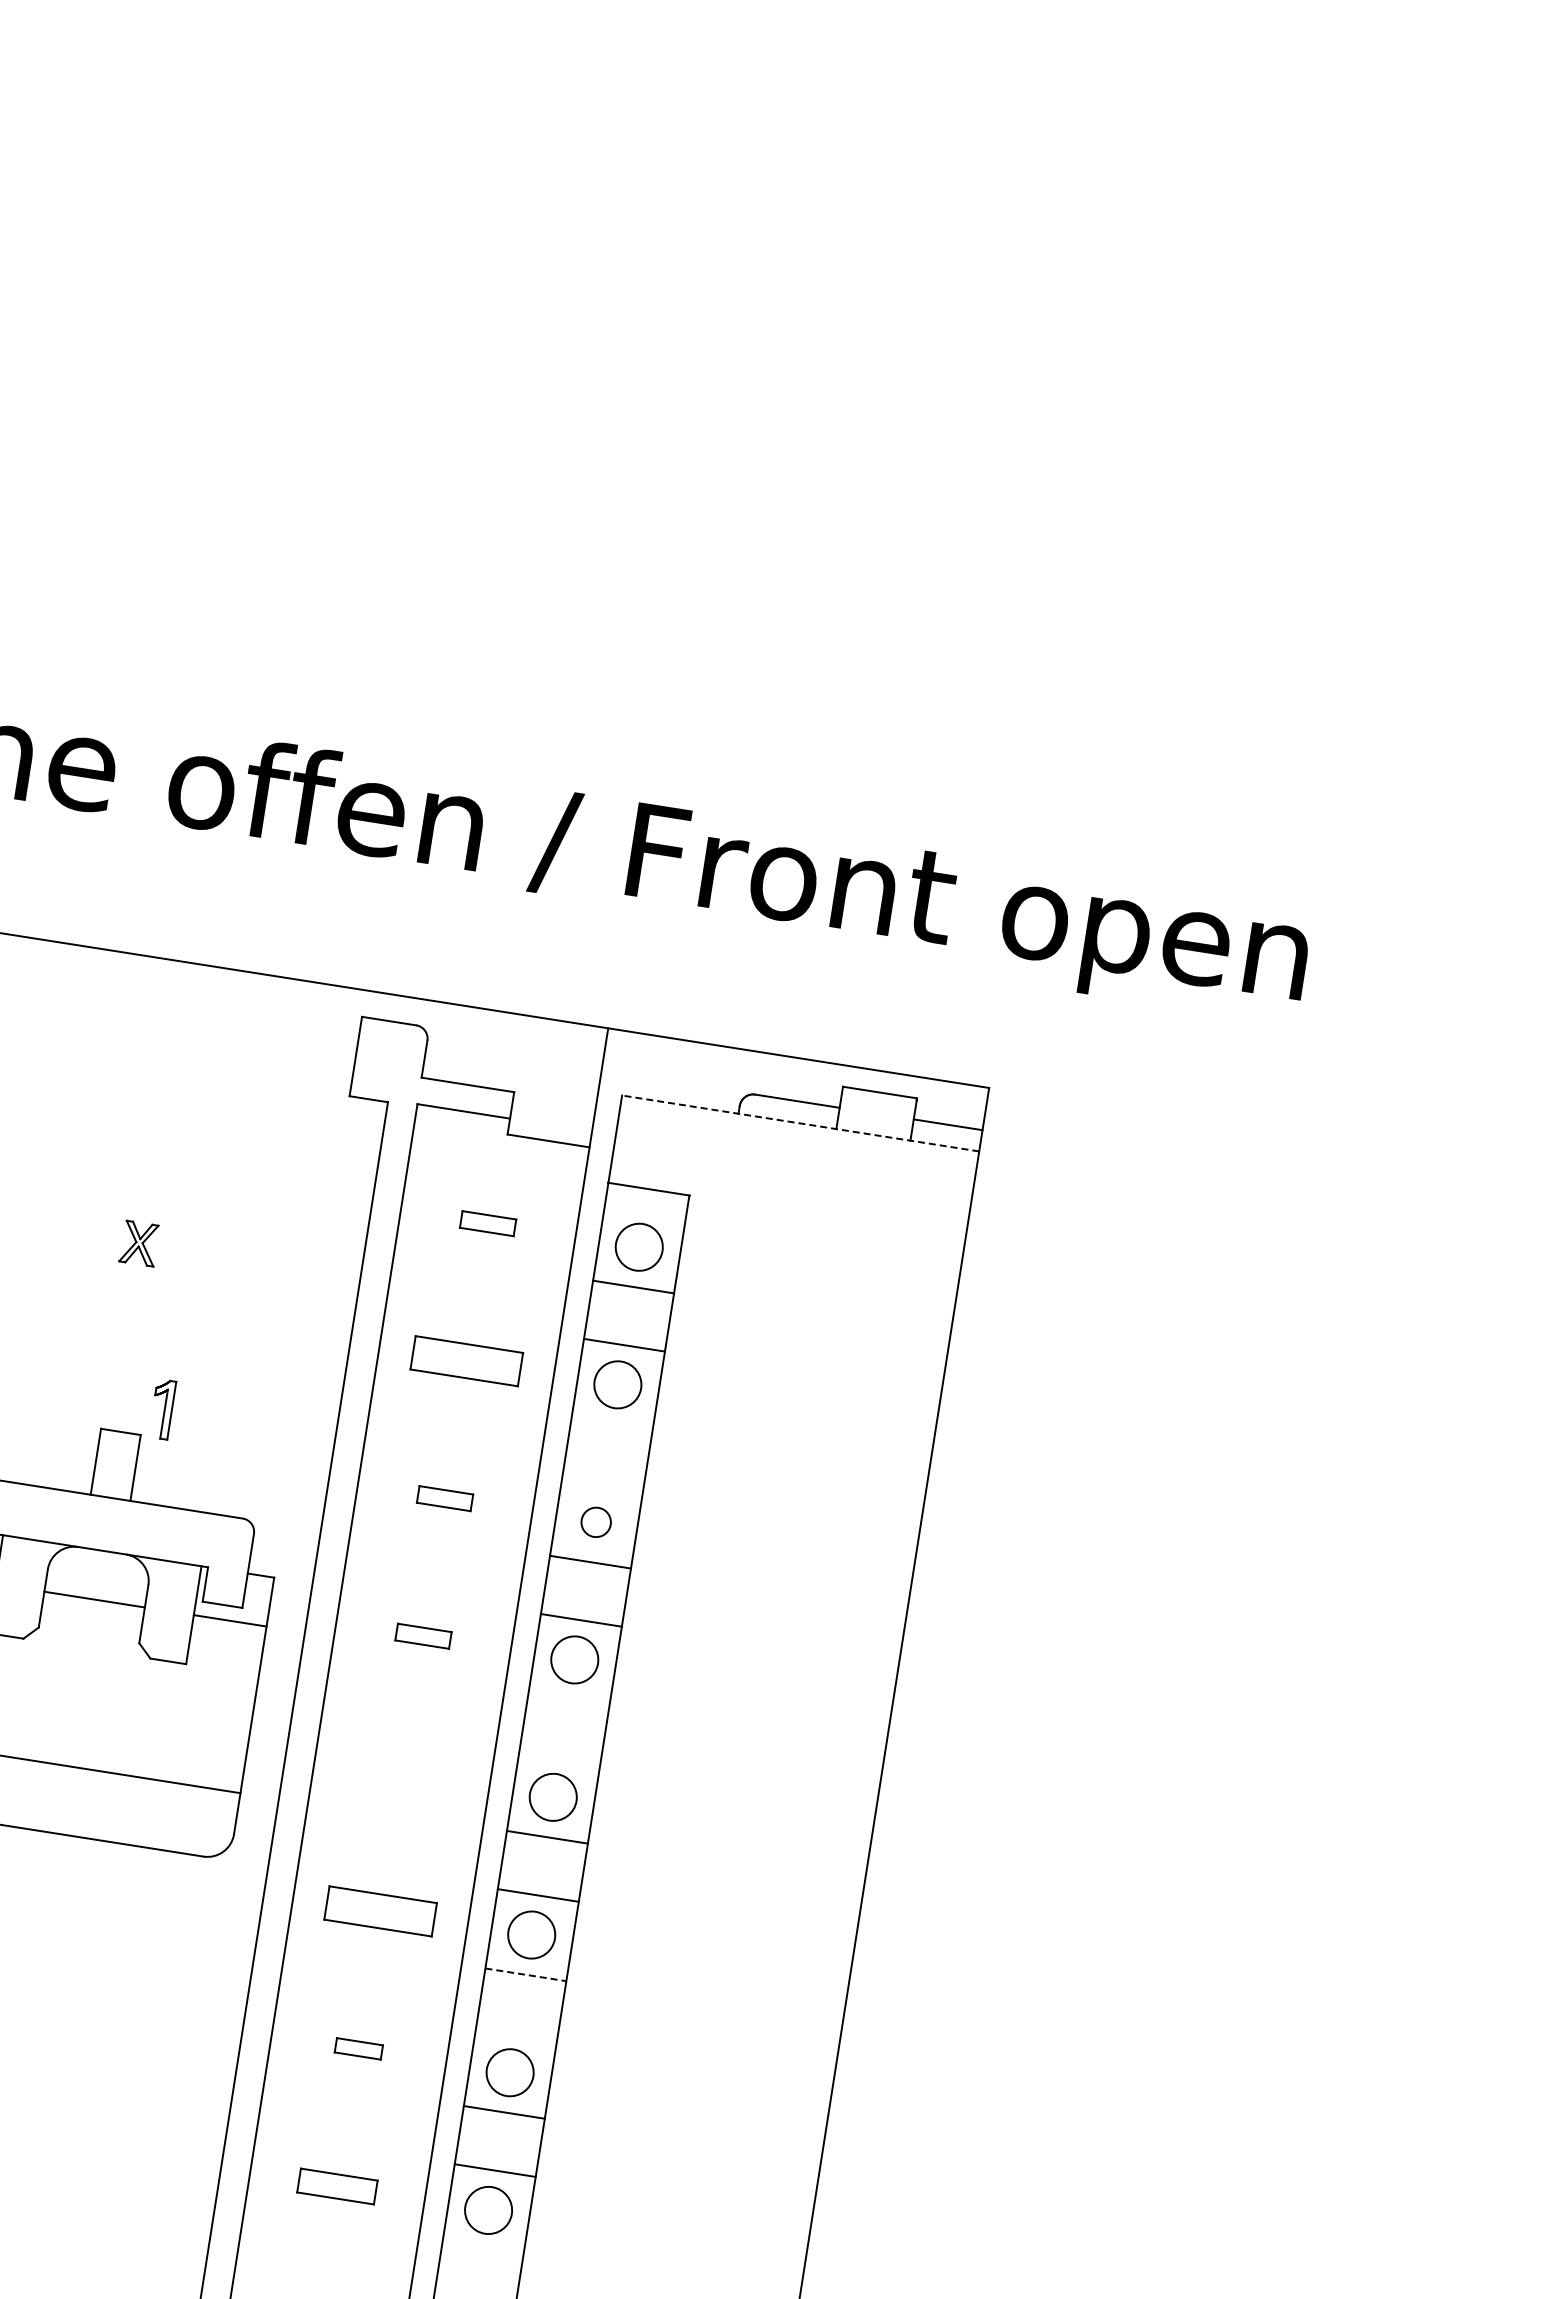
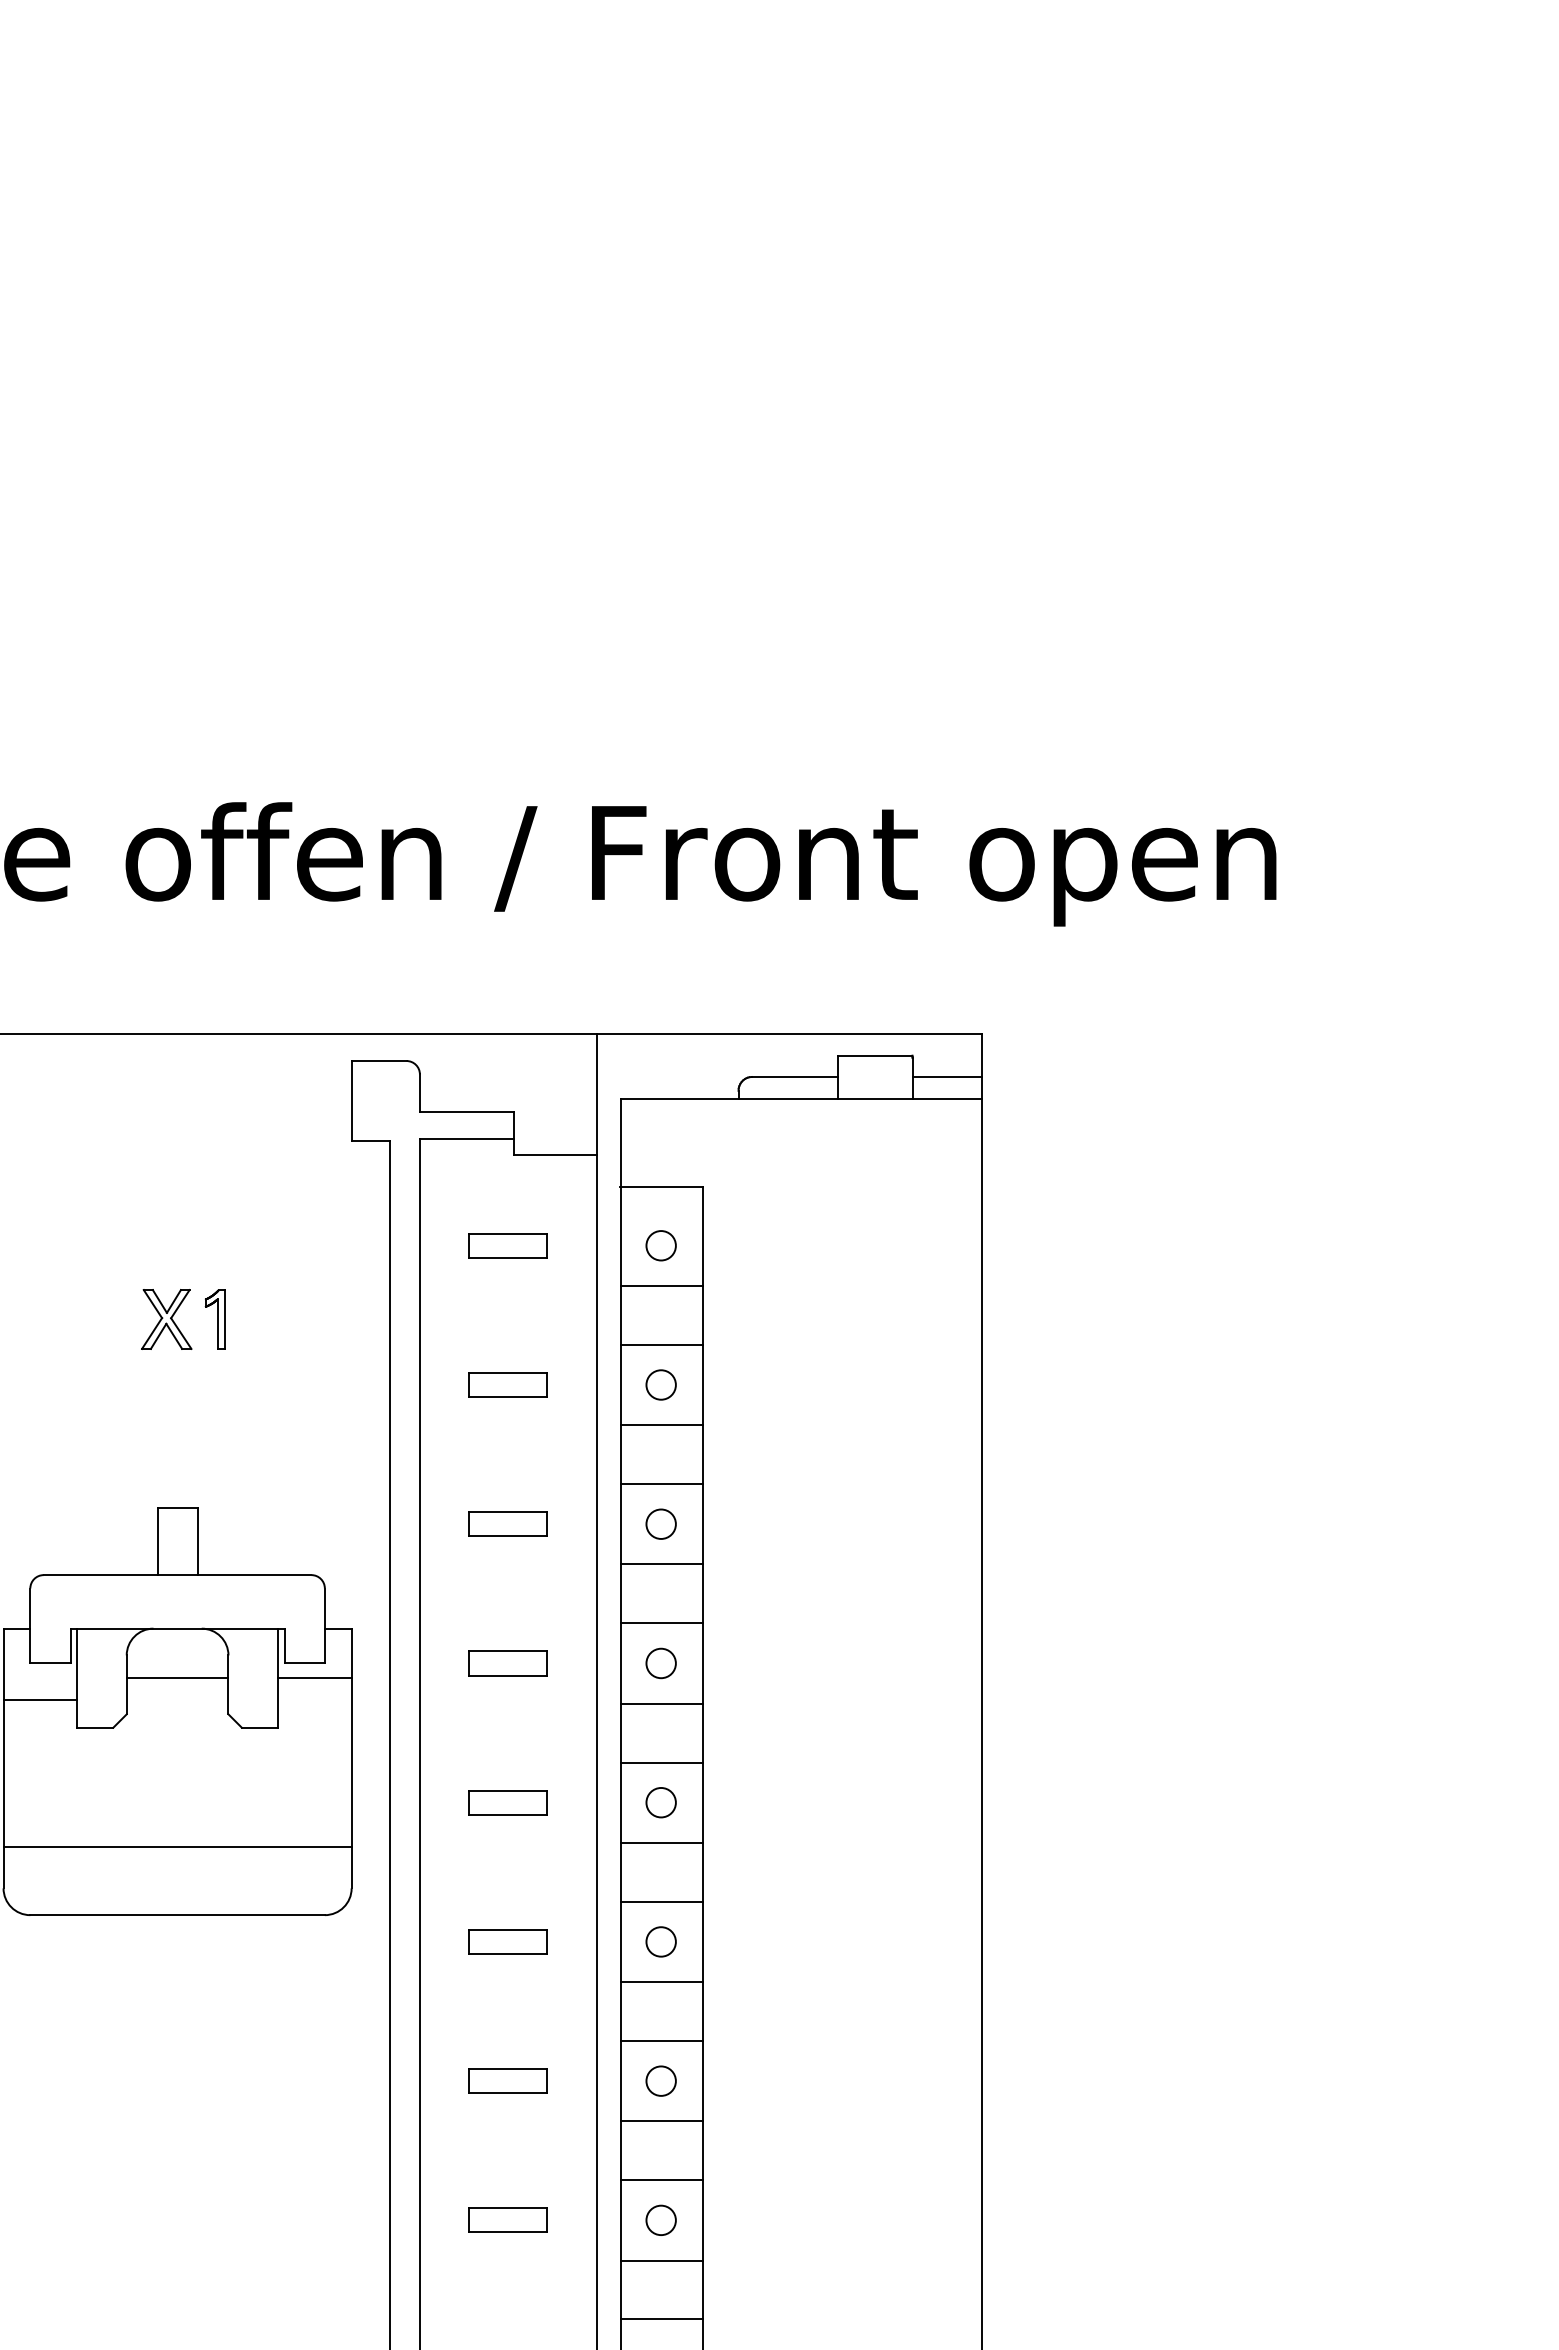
line: (800, 1123) -> (801, 1098), dashed -> solid
part: (487, 1223) -> (507, 1245), size x1.43
part: (139, 1243) -> (166, 1319), size x1.43
circle: (638, 1246) -> (660, 1245), size x0.62
part: (465, 1360) -> (507, 1384), size x0.71
circle: (617, 1384) -> (660, 1384), size x0.62
part: (161, 1409) -> (214, 1319), moved
line: (611, 1424) -> (661, 1425), added
line: (602, 1483) -> (661, 1484), added
part: (444, 1497) -> (507, 1523), size x1.43
part: (422, 1636) -> (507, 1663), size x1.43
circle: (573, 1659) -> (660, 1663), size x0.62
line: (568, 1699) -> (661, 1703), added
line: (559, 1757) -> (661, 1762), added
part: (401, 1773) -> (507, 1802), added
circle: (552, 1797) -> (660, 1802), size x0.62
part: (379, 1910) -> (507, 1941), size x0.71
circle: (530, 1934) -> (660, 1941), size x0.62
line: (525, 1975) -> (661, 1982), dashed -> solid
line: (516, 2033) -> (661, 2041), added
part: (358, 2048) -> (507, 2080), size x1.67
circle: (509, 2071) -> (660, 2080), size x0.62
circle: (487, 2209) -> (660, 2219), size x0.62
line: (482, 2249) -> (661, 2260), added

